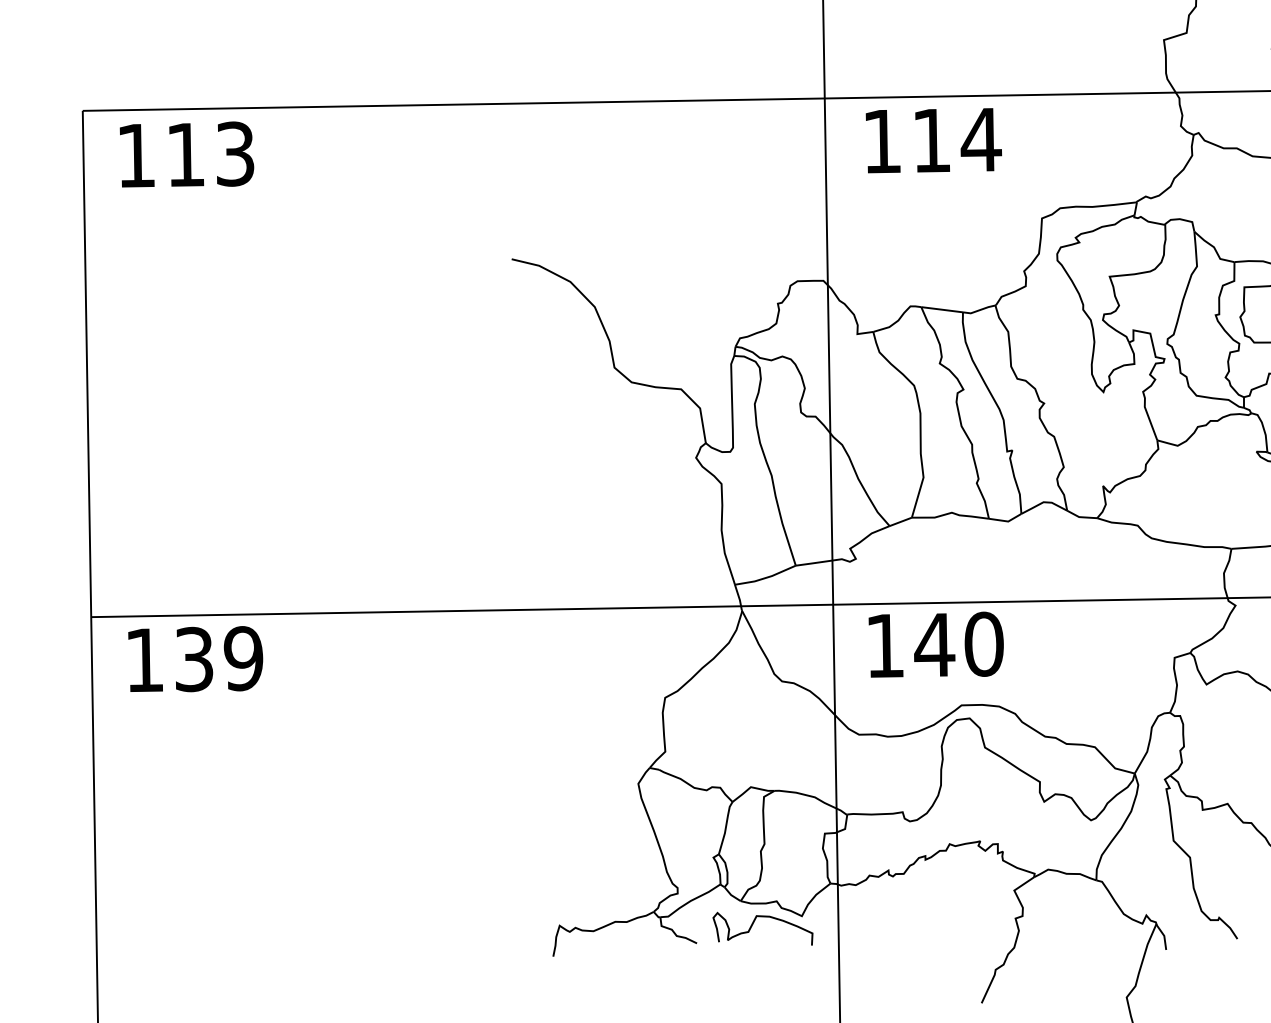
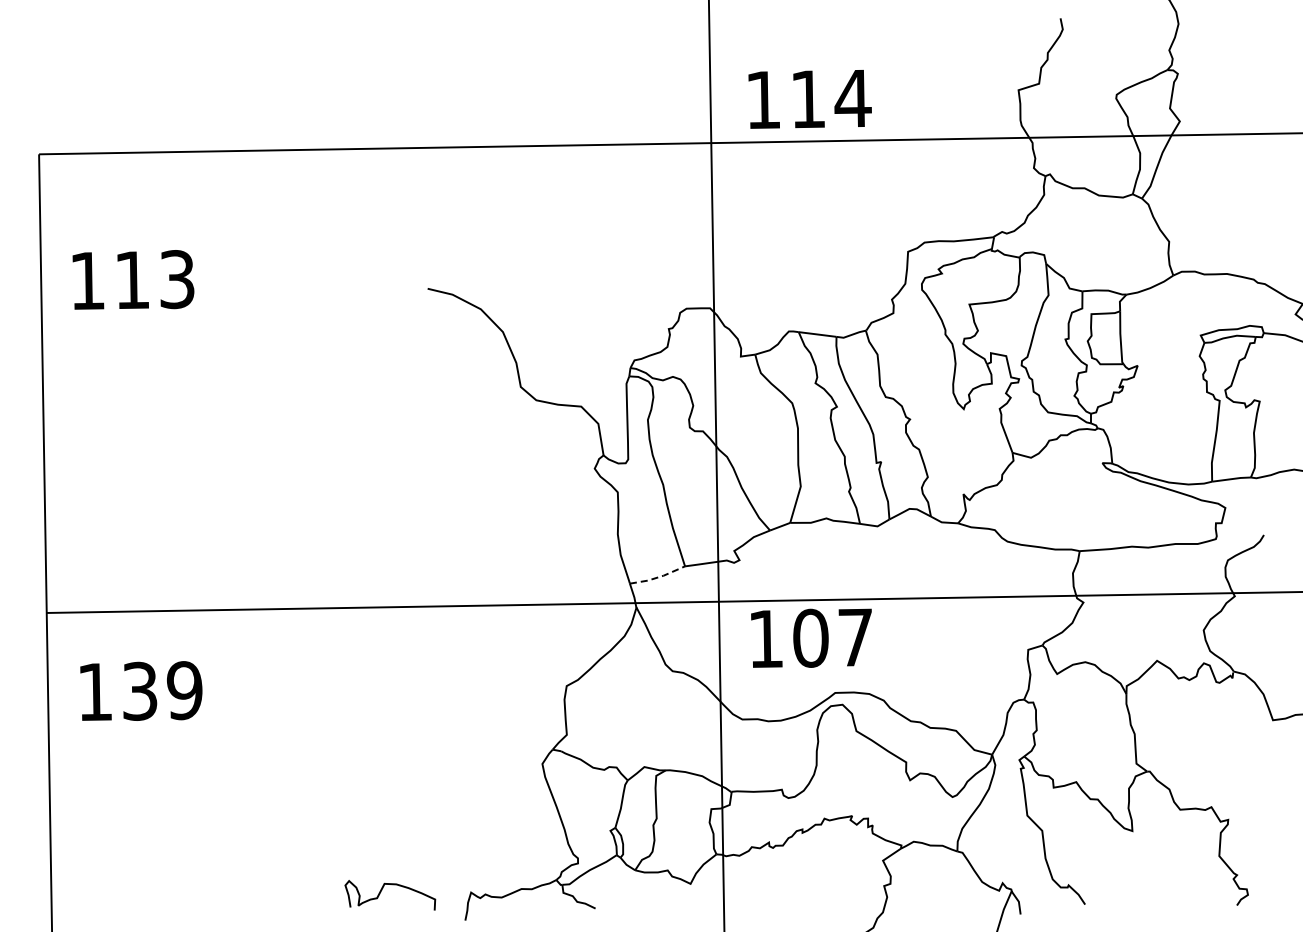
text: (933, 140) -> (809, 99), moved
text: (186, 154) -> (133, 279), moved
line: (766, 577) -> (658, 577), solid -> dashed
text: (958, 644) -> (832, 637), 140 -> 107
text: (195, 658) -> (141, 690), moved
curve: (754, 923) -> (382, 890), moved

